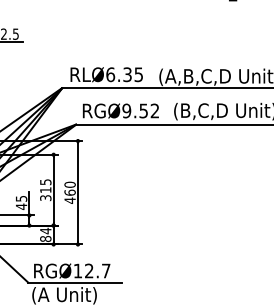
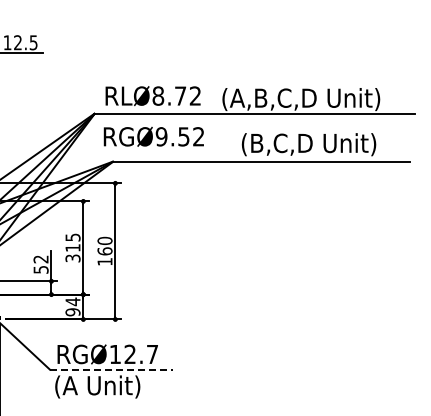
text: (124, 74) -> (176, 95), RLØ6.35 -> RLØ8.72
text: (120, 110) -> (153, 136), moved
text: (69, 200) -> (104, 261), 460 -> 160
text: (21, 202) -> (40, 264), 45 -> 52
text: (45, 239) -> (72, 312), 84 -> 94
line: (75, 282) -> (111, 369), solid -> dashed

